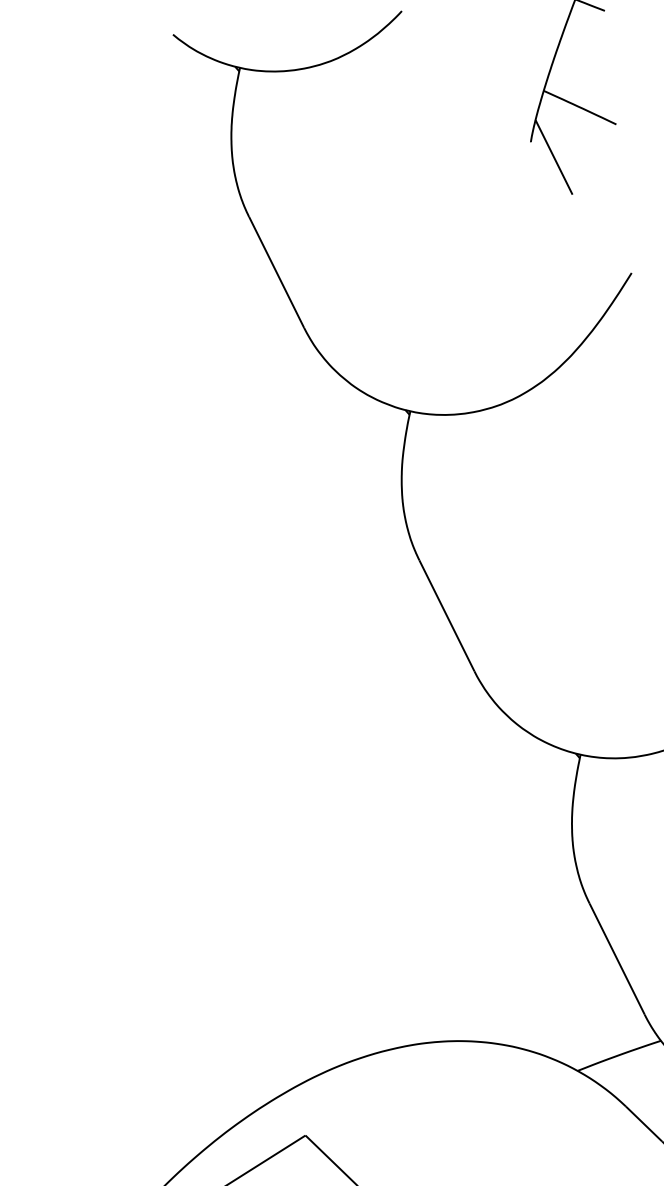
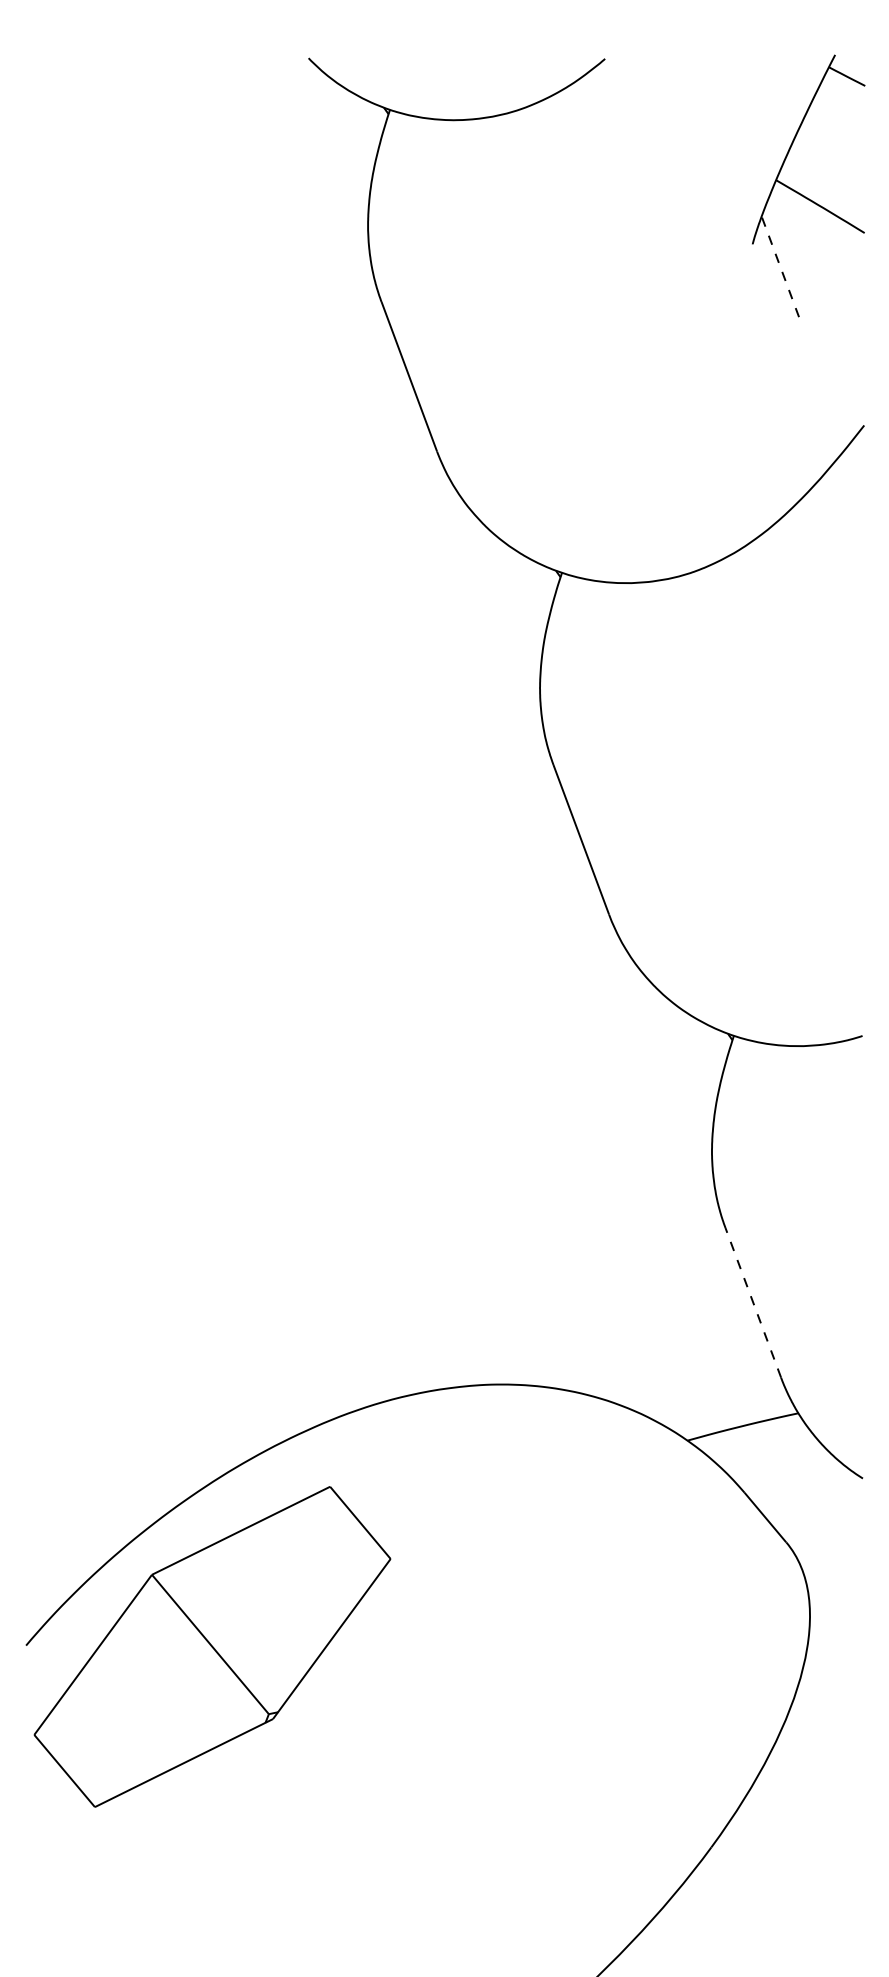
line: (554, 157) -> (780, 266), solid -> dashed
line: (617, 958) -> (753, 1302), solid -> dashed

